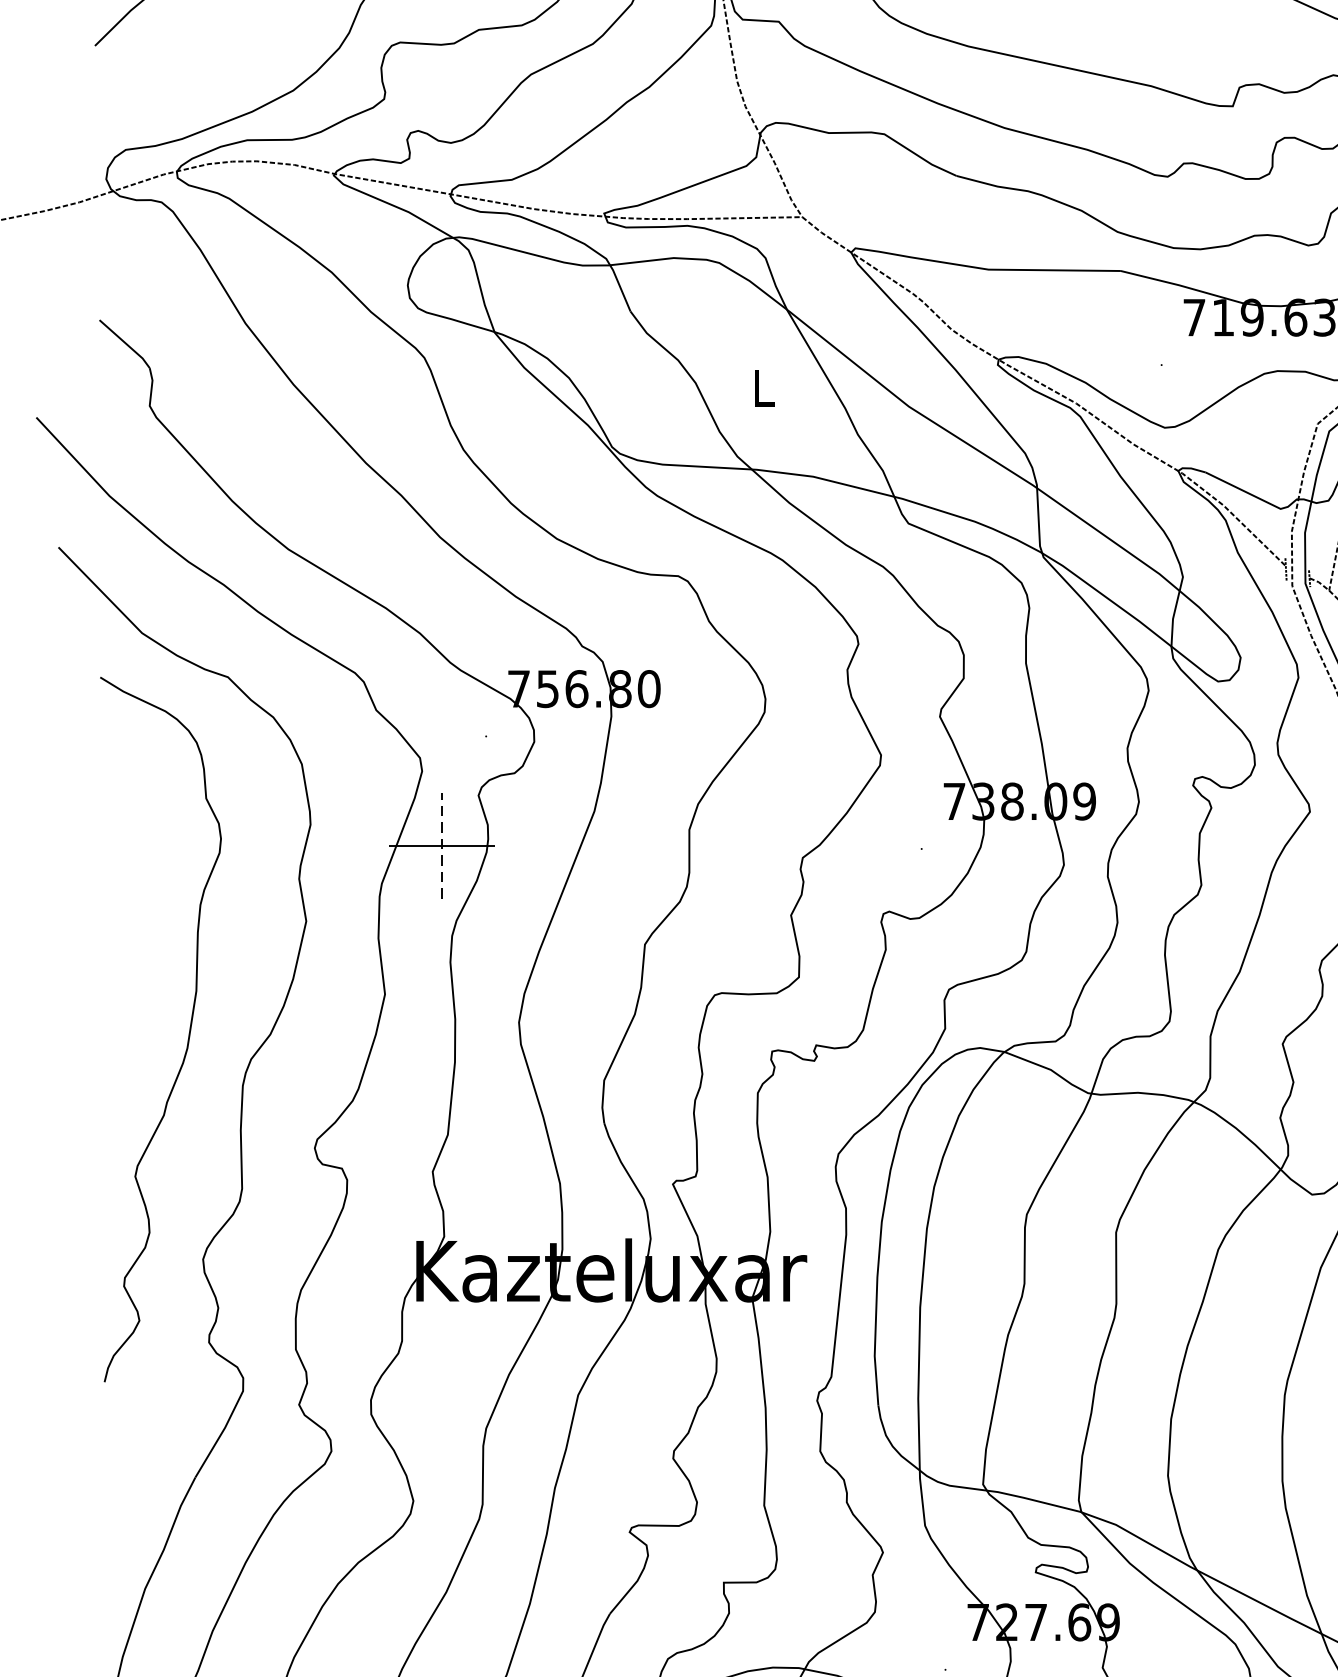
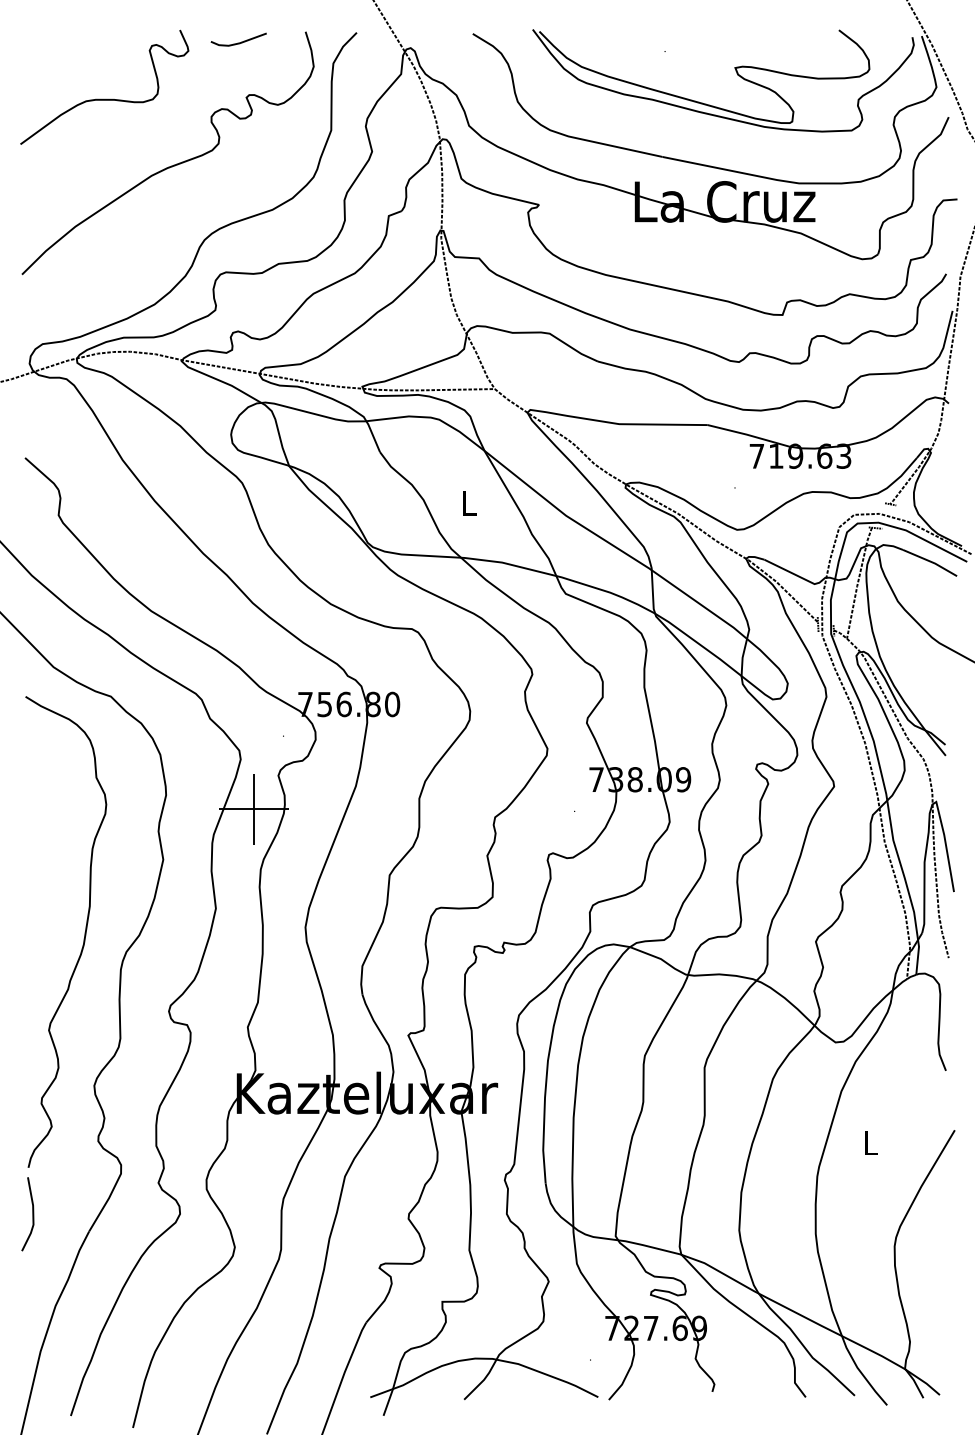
line: (442, 844) -> (254, 808), dashed -> solid
line: (110, 1452) -> (32, 1214), added

